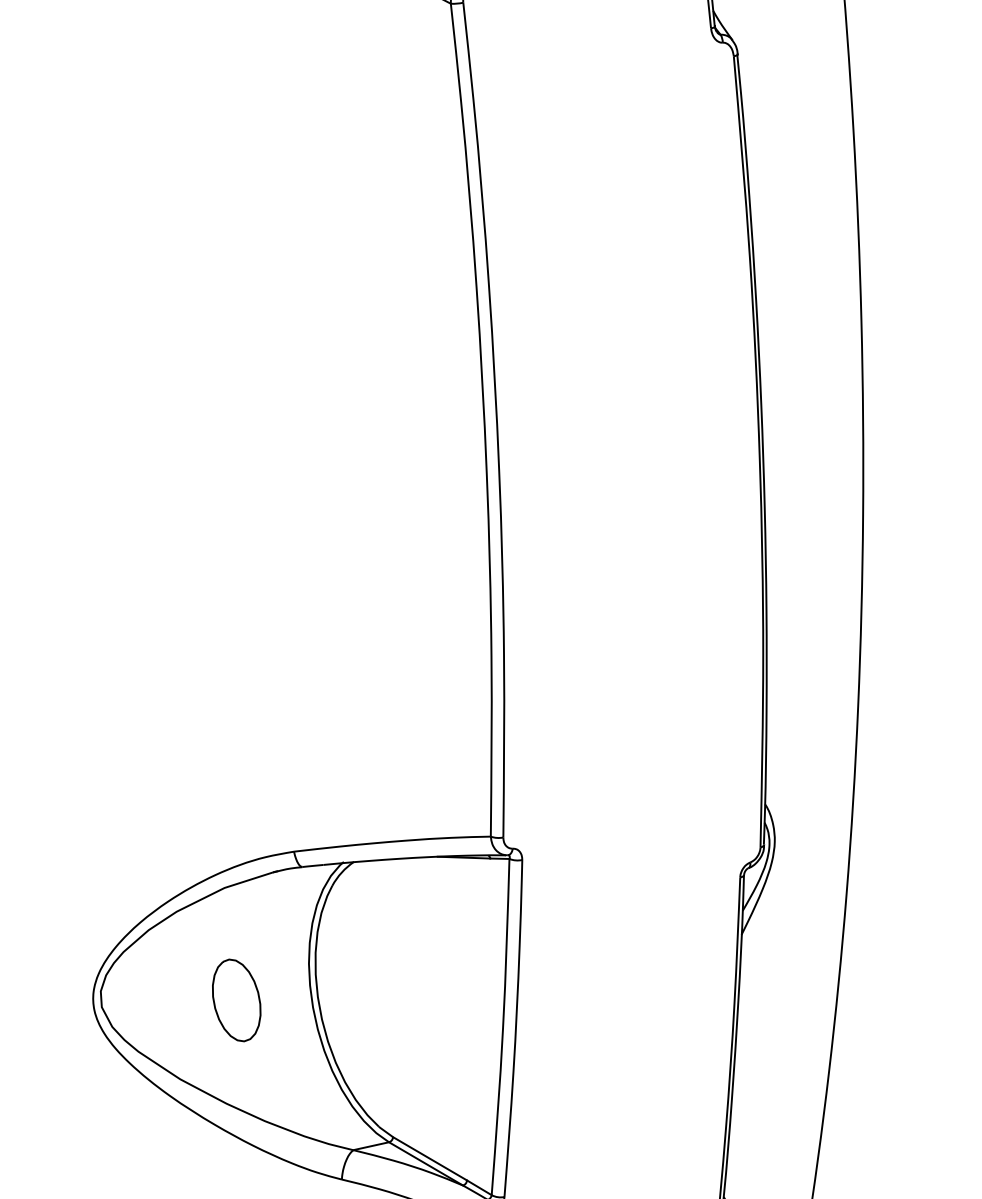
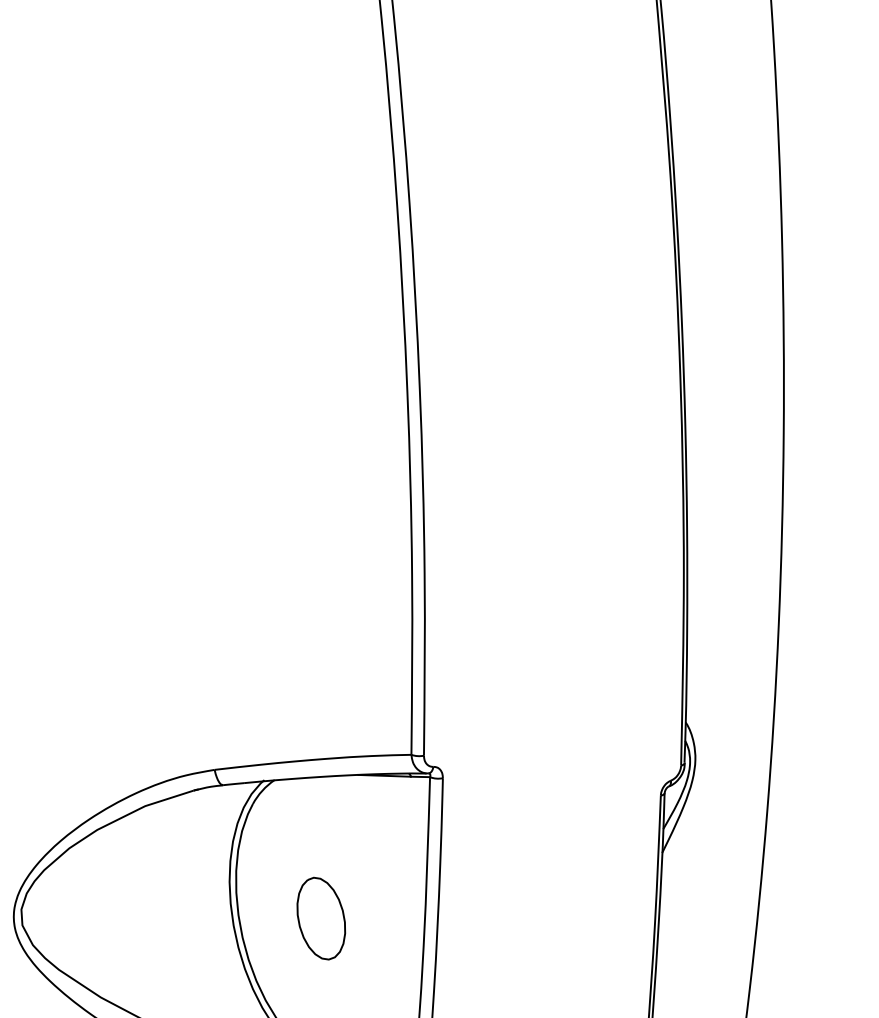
part: (236, 1000) -> (321, 918), moved

